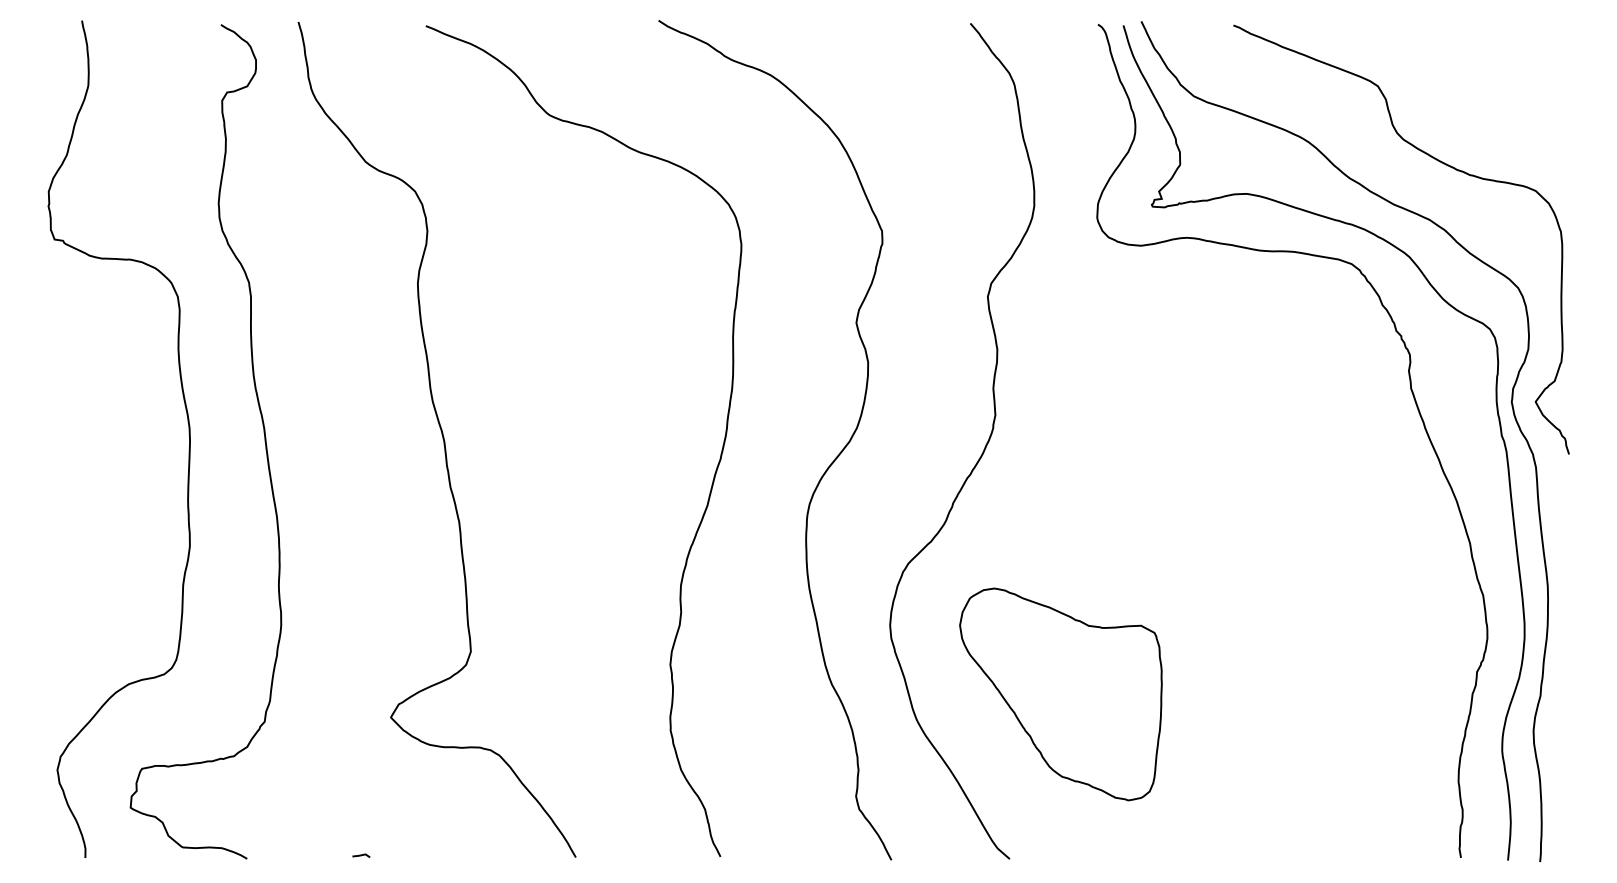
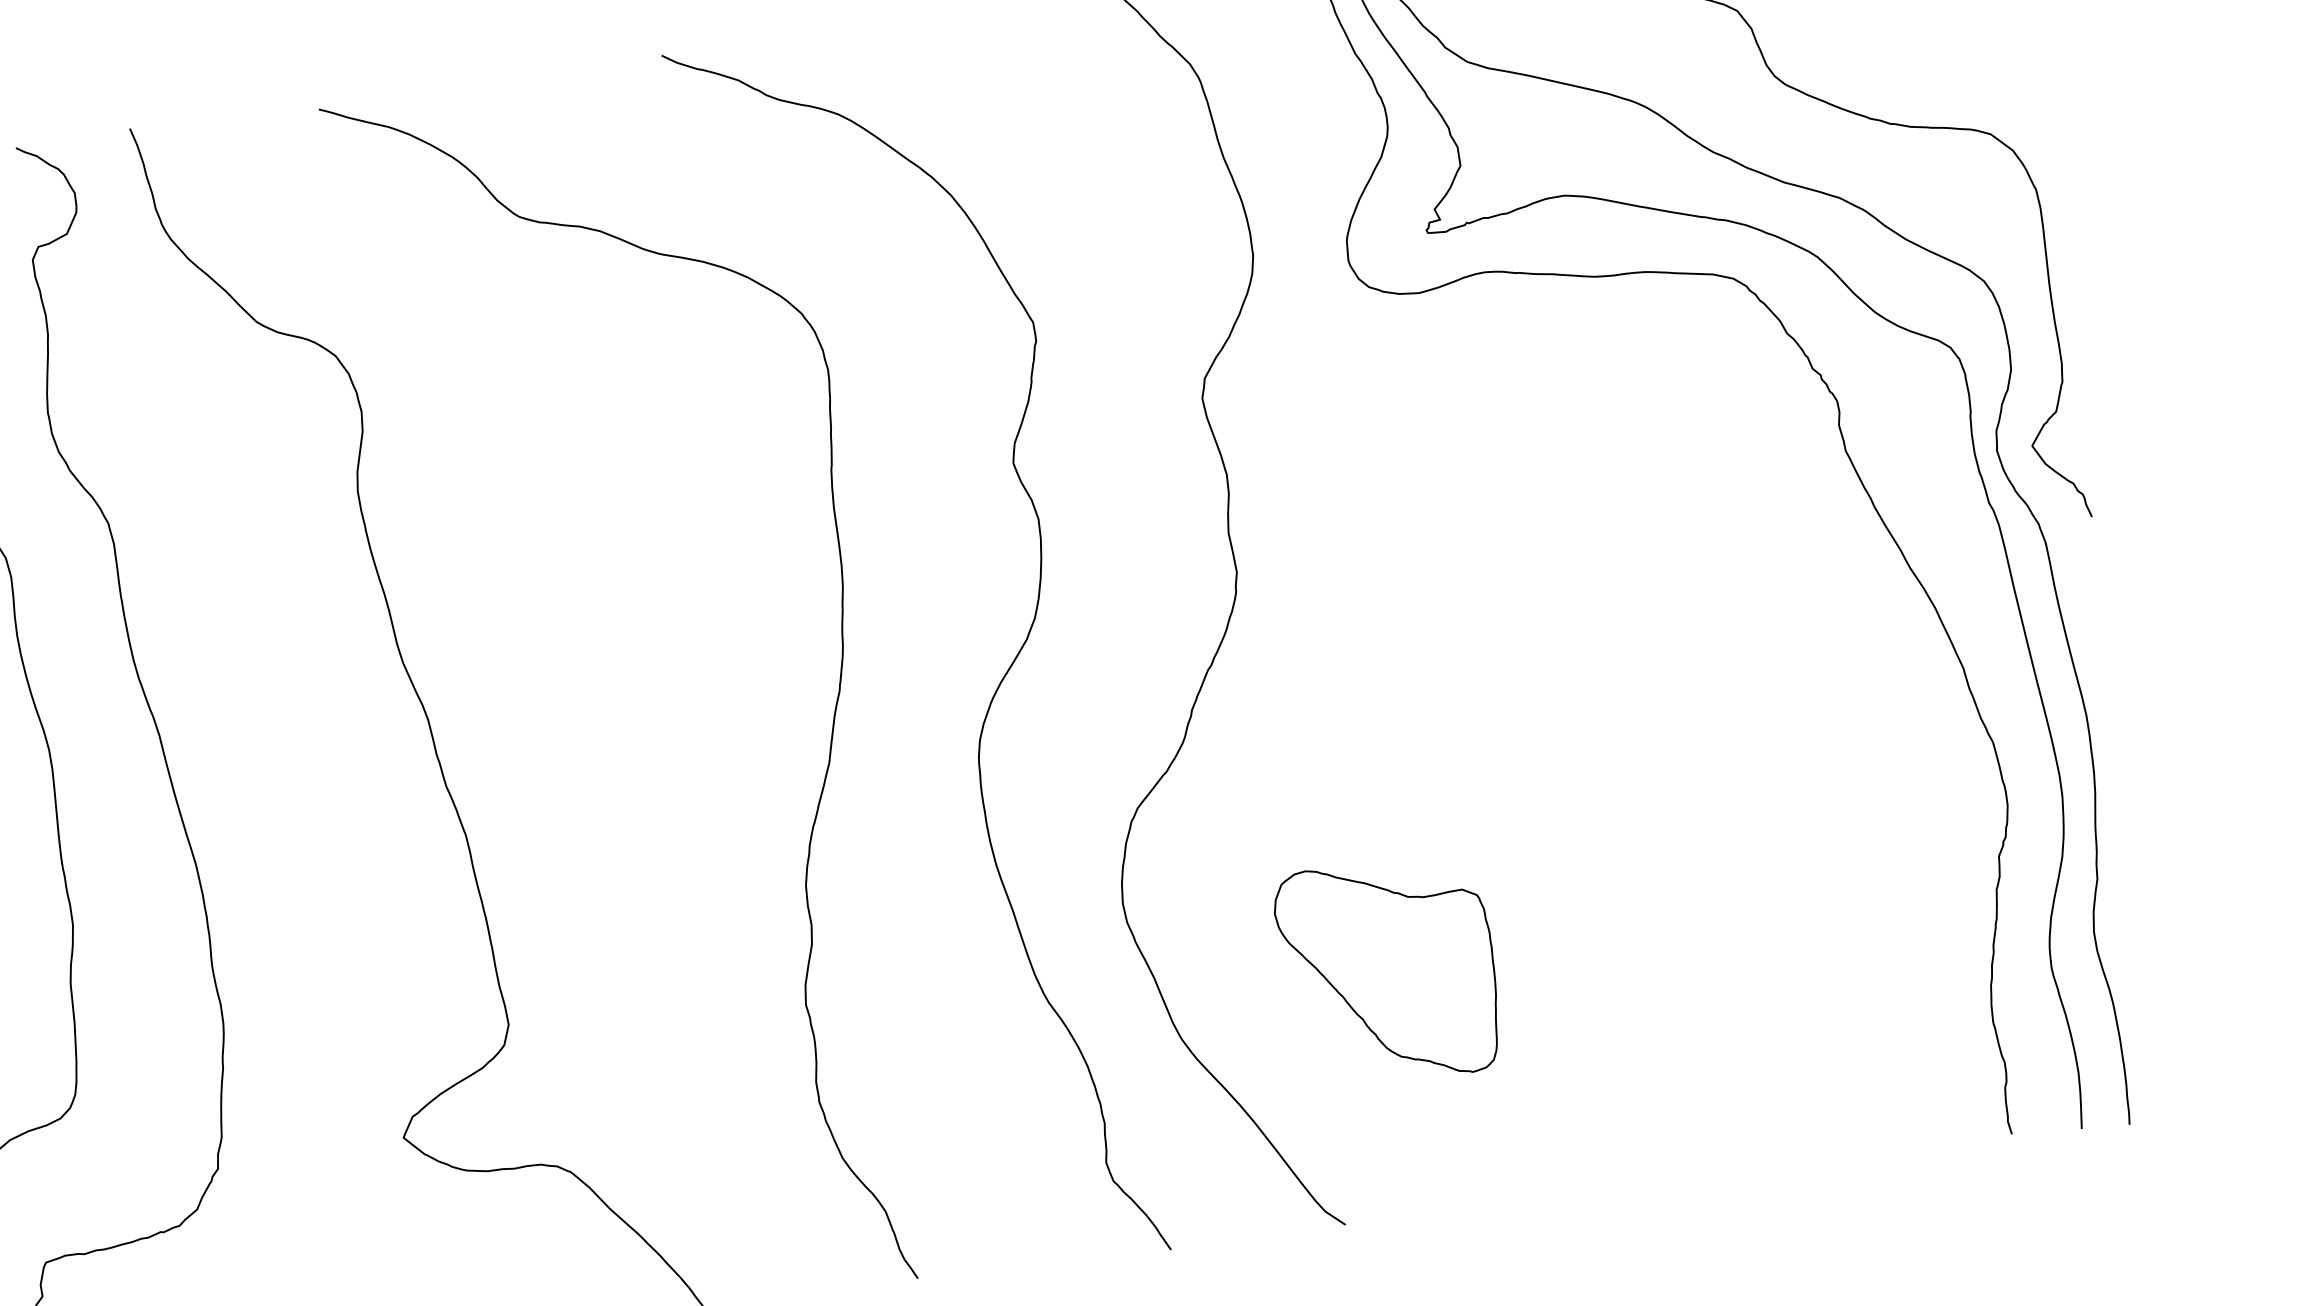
part: (1060, 694) -> (1388, 971), size x0.7

